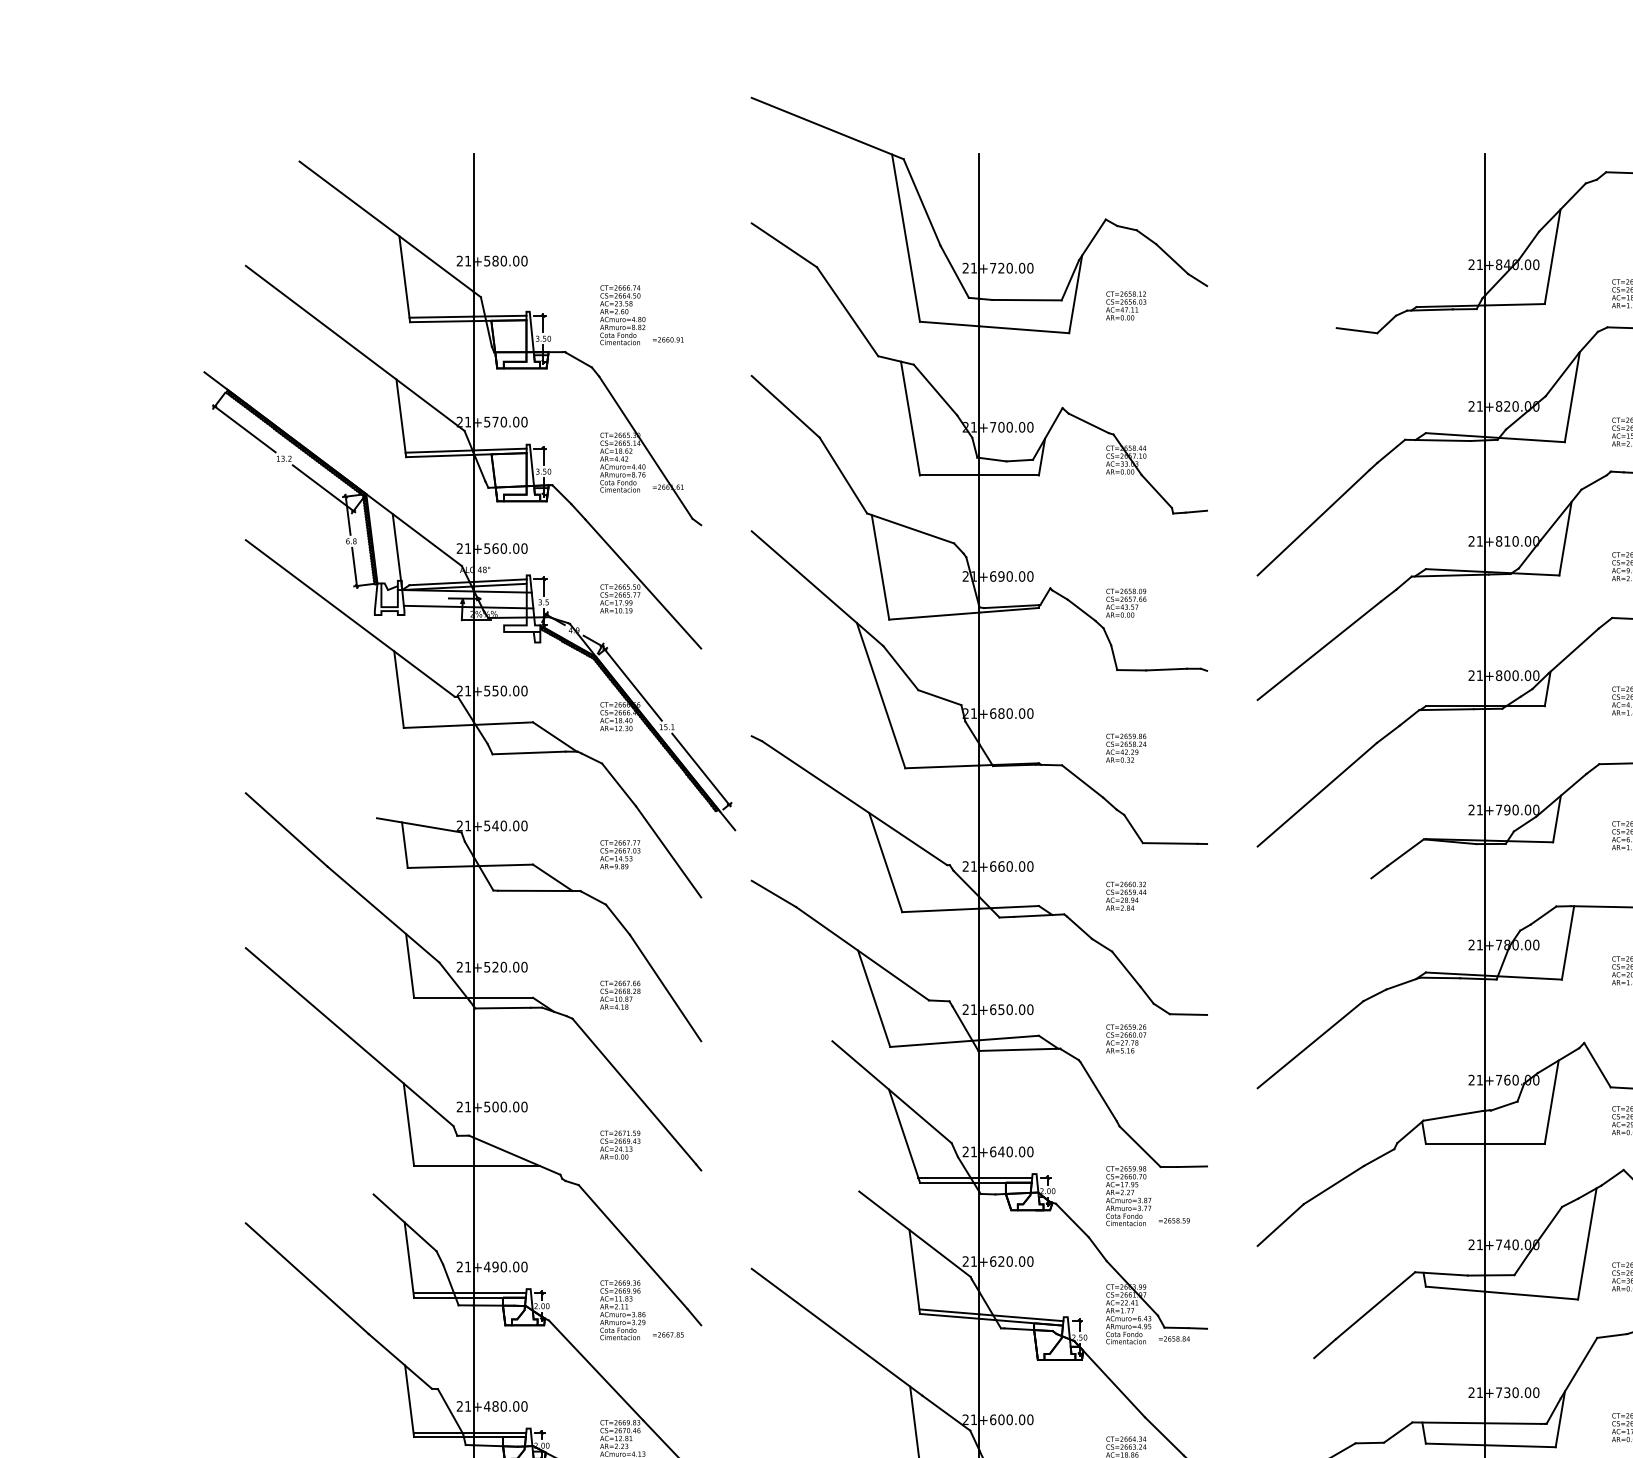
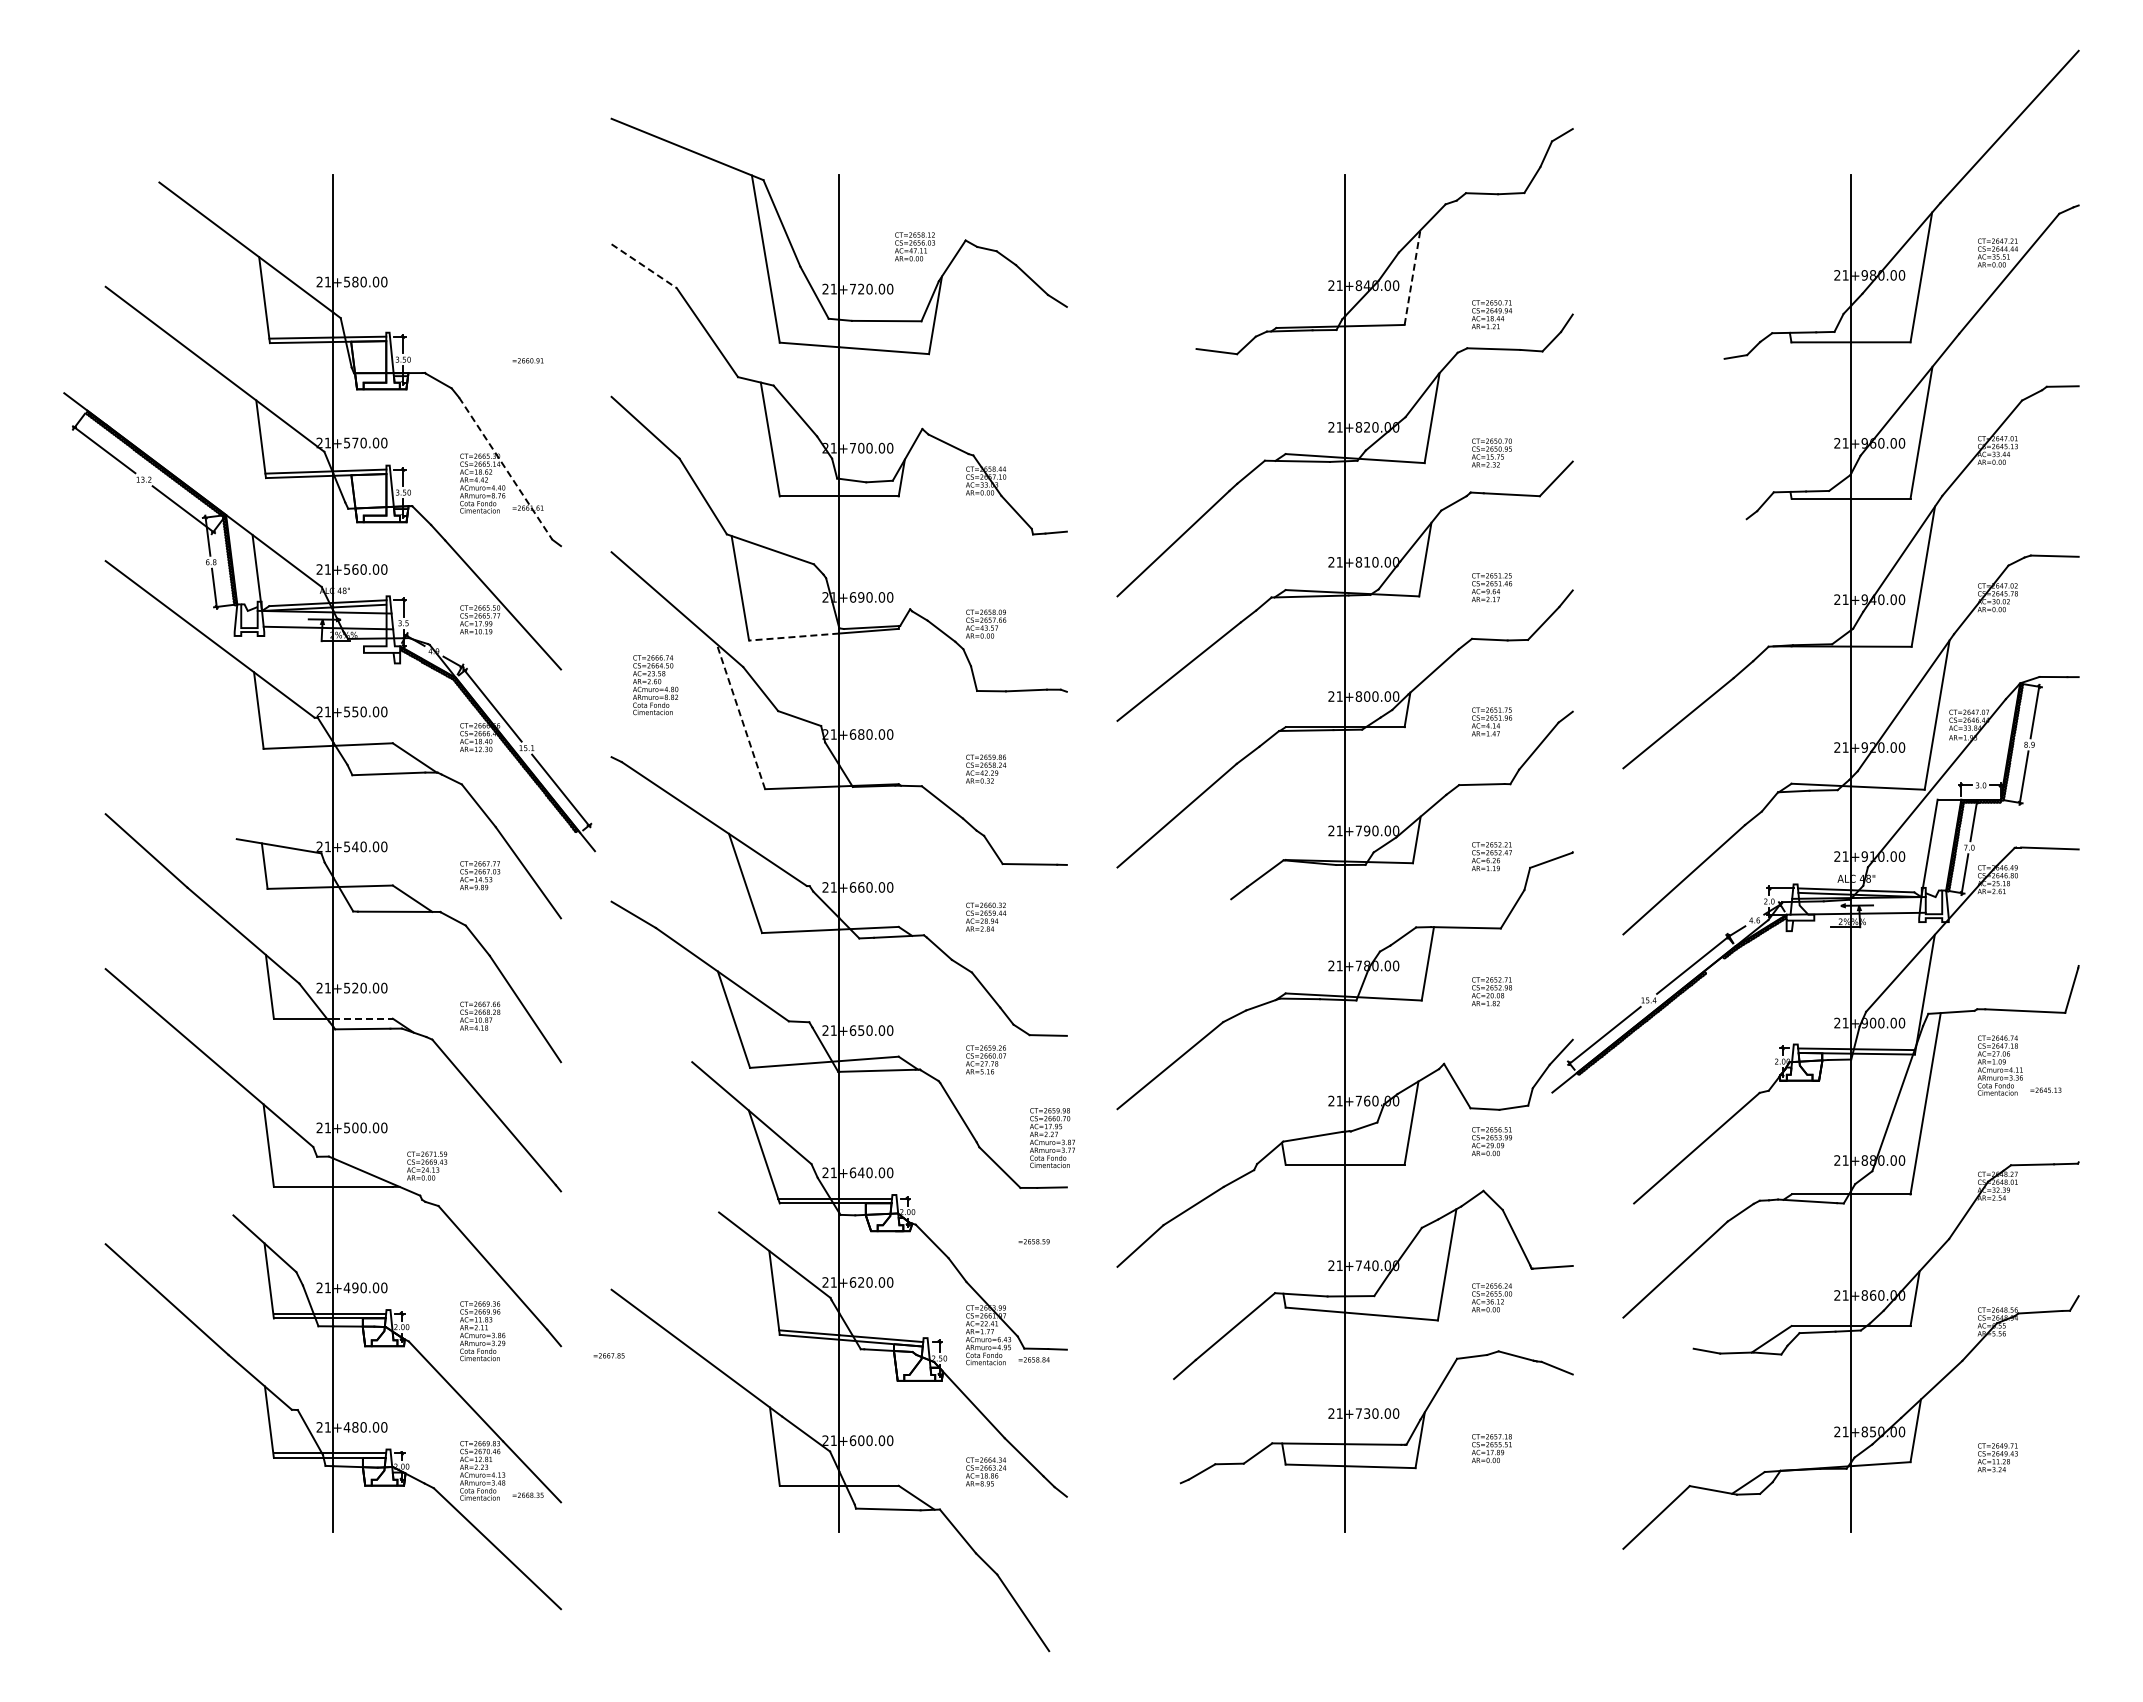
line: (784, 245) -> (644, 266), solid -> dashed
line: (1552, 256) -> (1412, 277), solid -> dashed
text: (1125, 305) -> (914, 246), moved
text: (622, 315) -> (655, 685), moved
line: (645, 448) -> (505, 469), solid -> dashed
line: (933, 616) -> (793, 637), solid -> dashed
line: (880, 695) -> (740, 716), solid -> dashed
line: (503, 997) -> (363, 1018), solid -> dashed
text: (620, 1144) -> (427, 1165), moved
text: (1128, 1195) -> (1052, 1137), moved
text: (667, 1334) -> (608, 1355), moved

